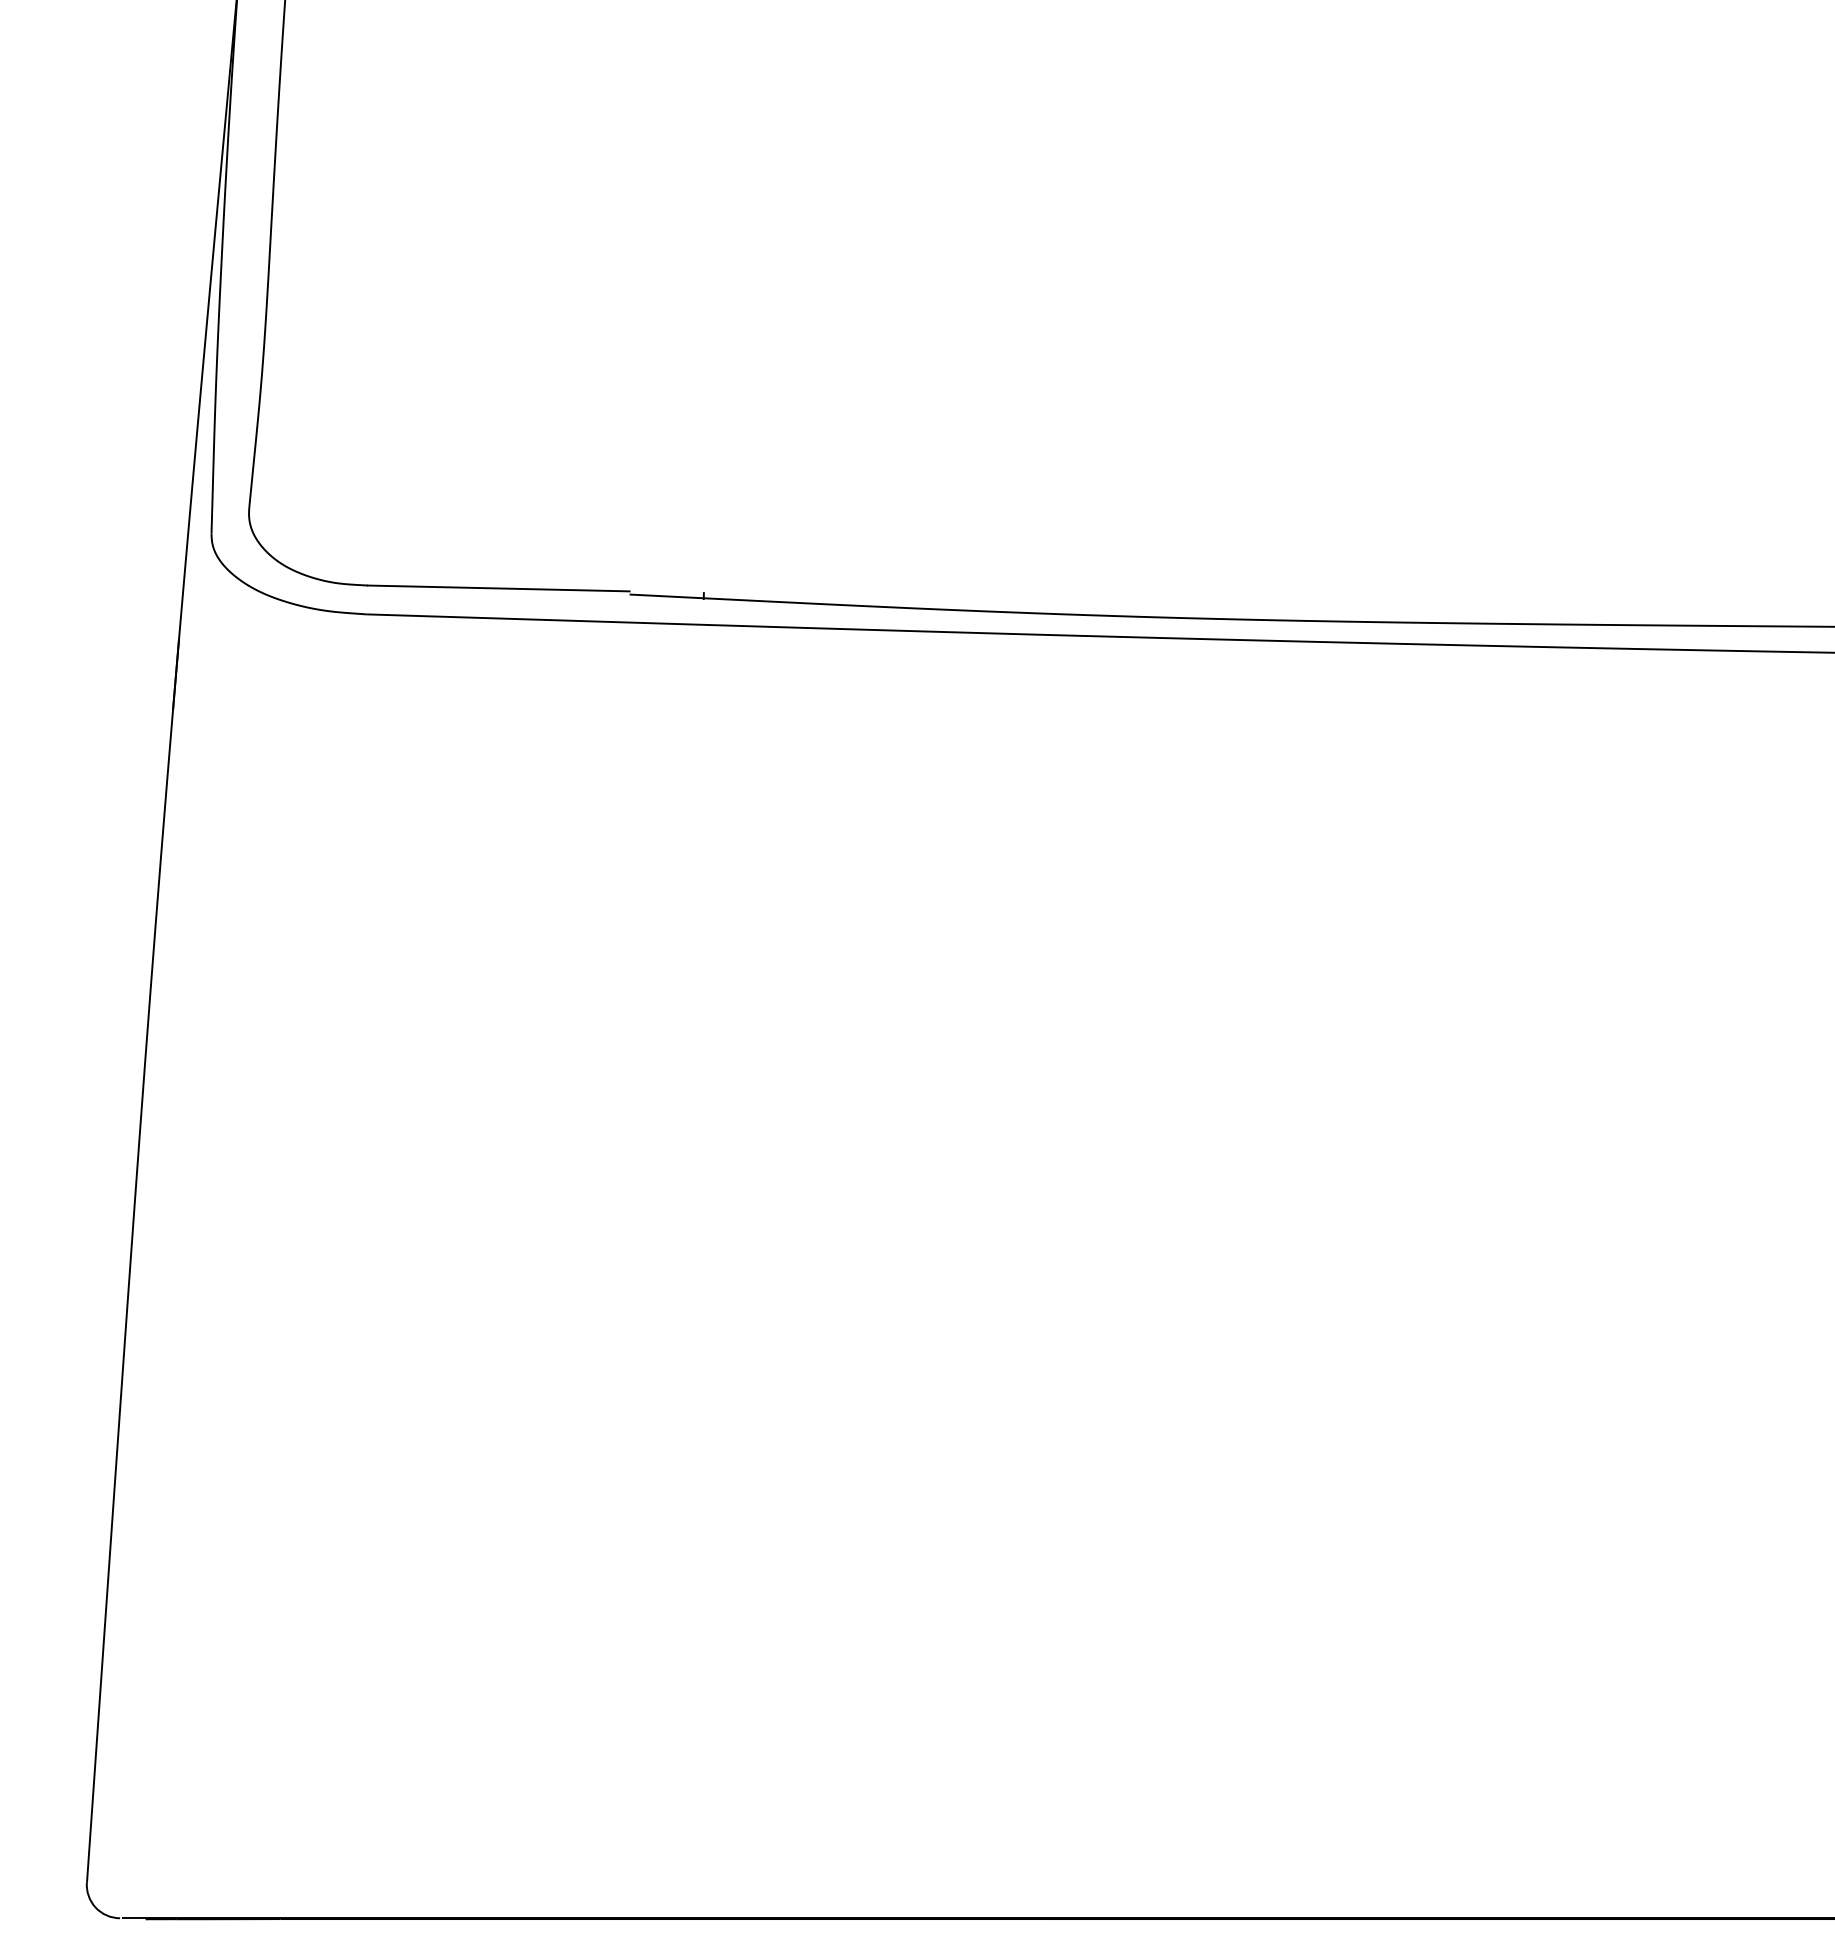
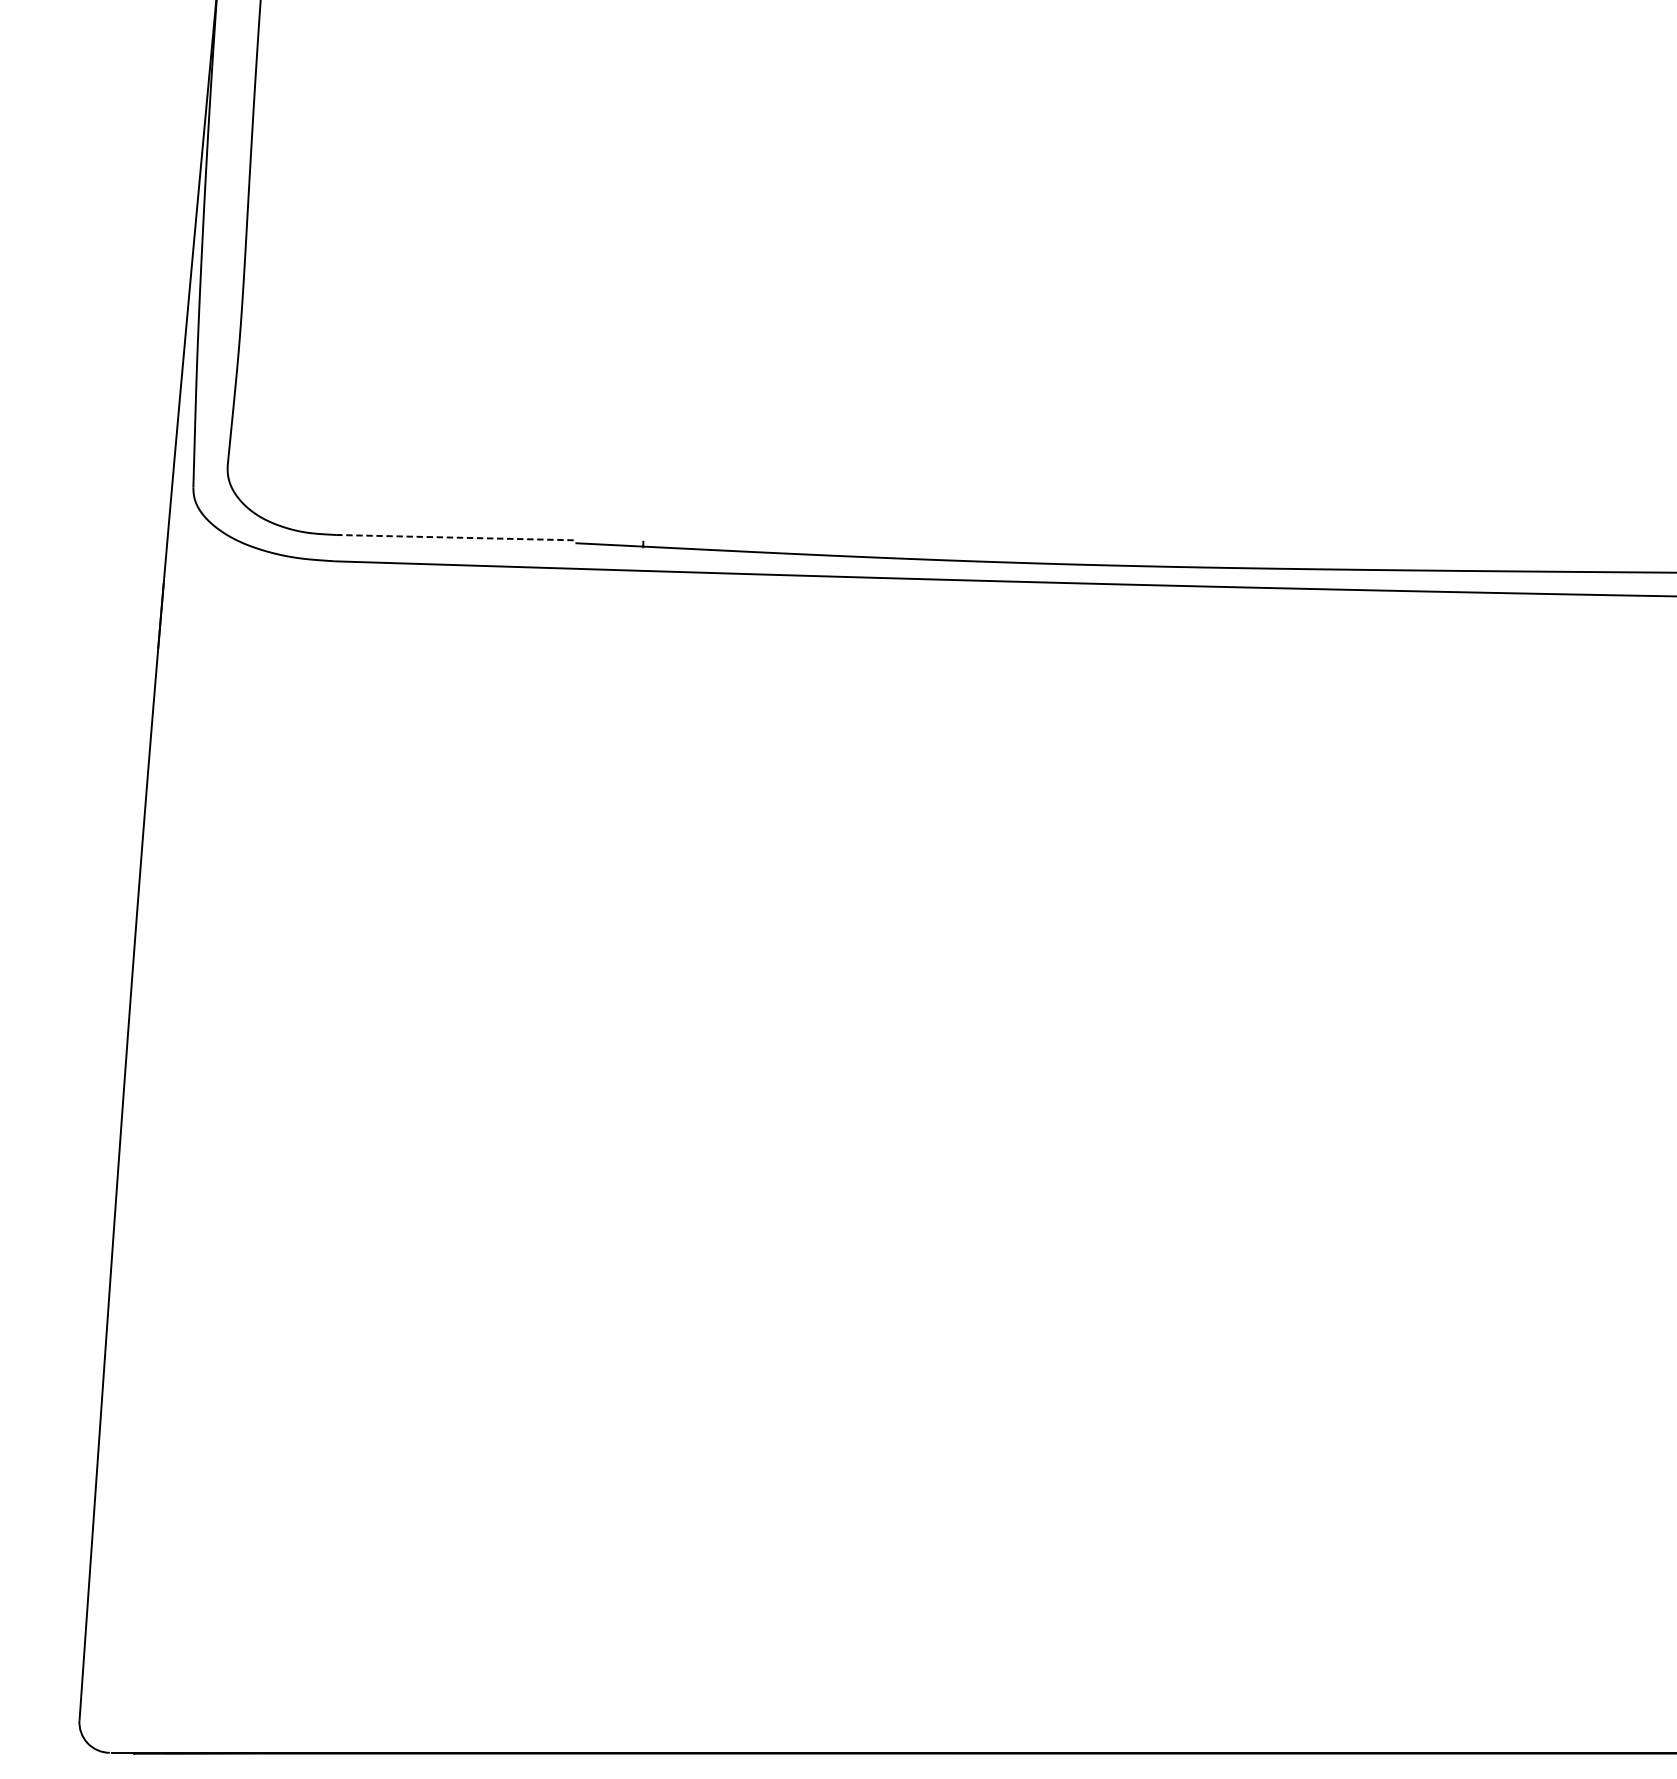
line: (498, 588) -> (455, 537), solid -> dashed

